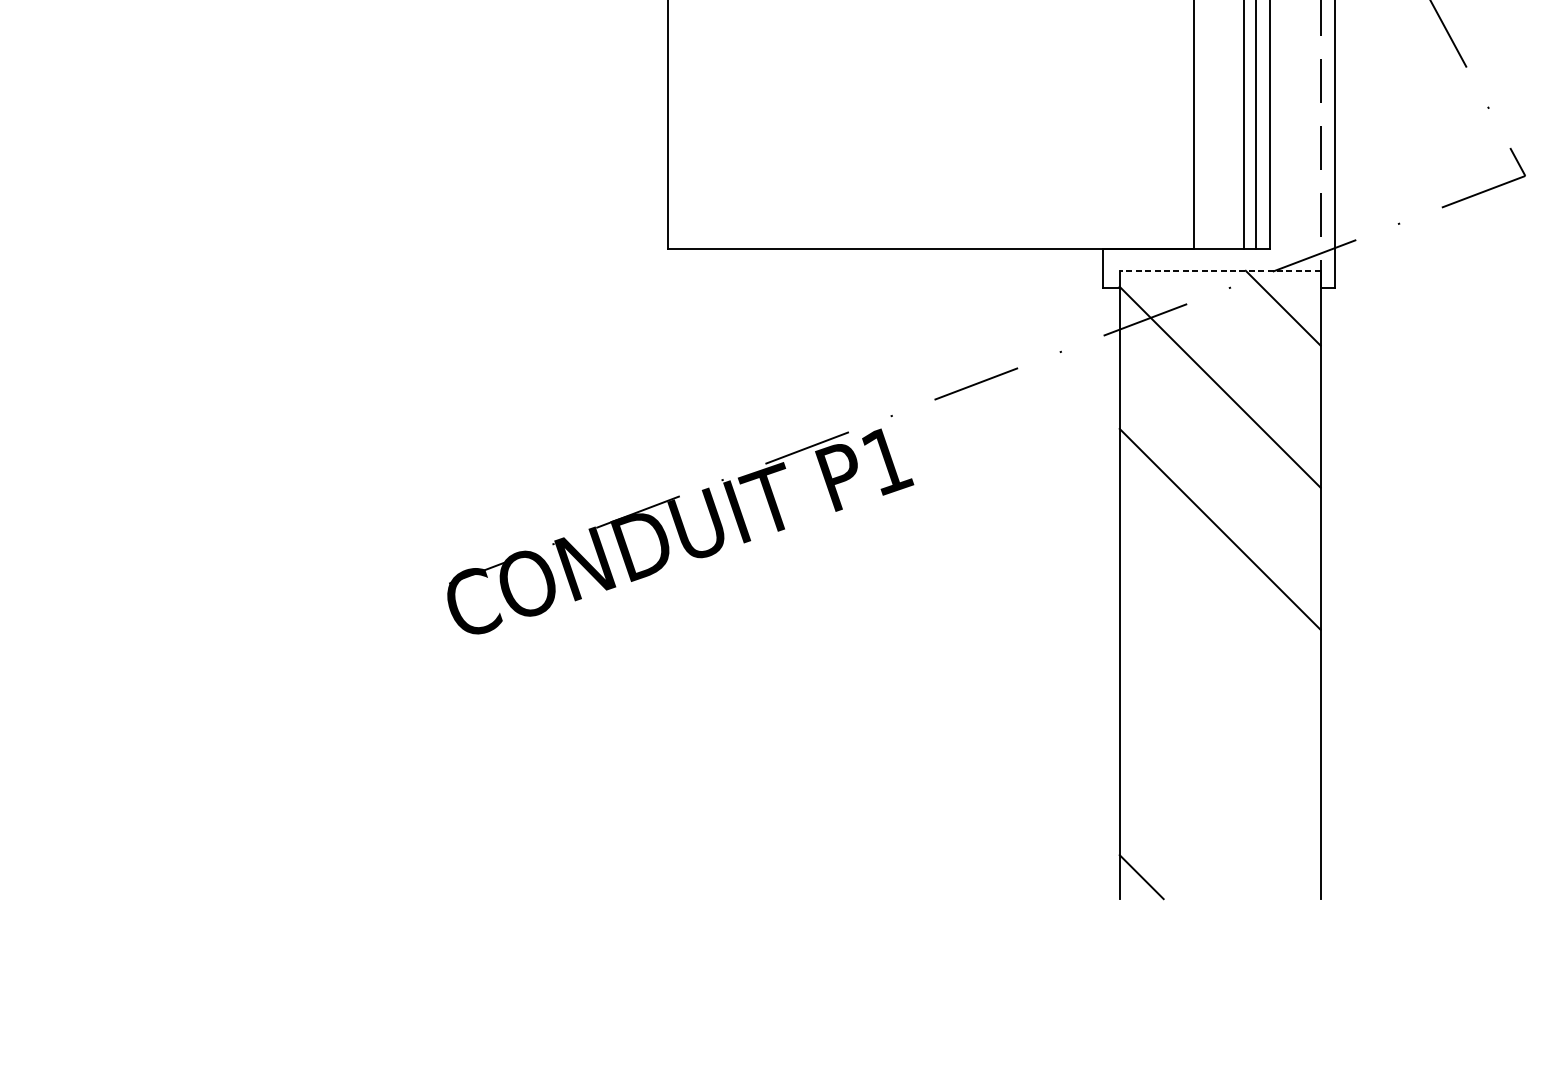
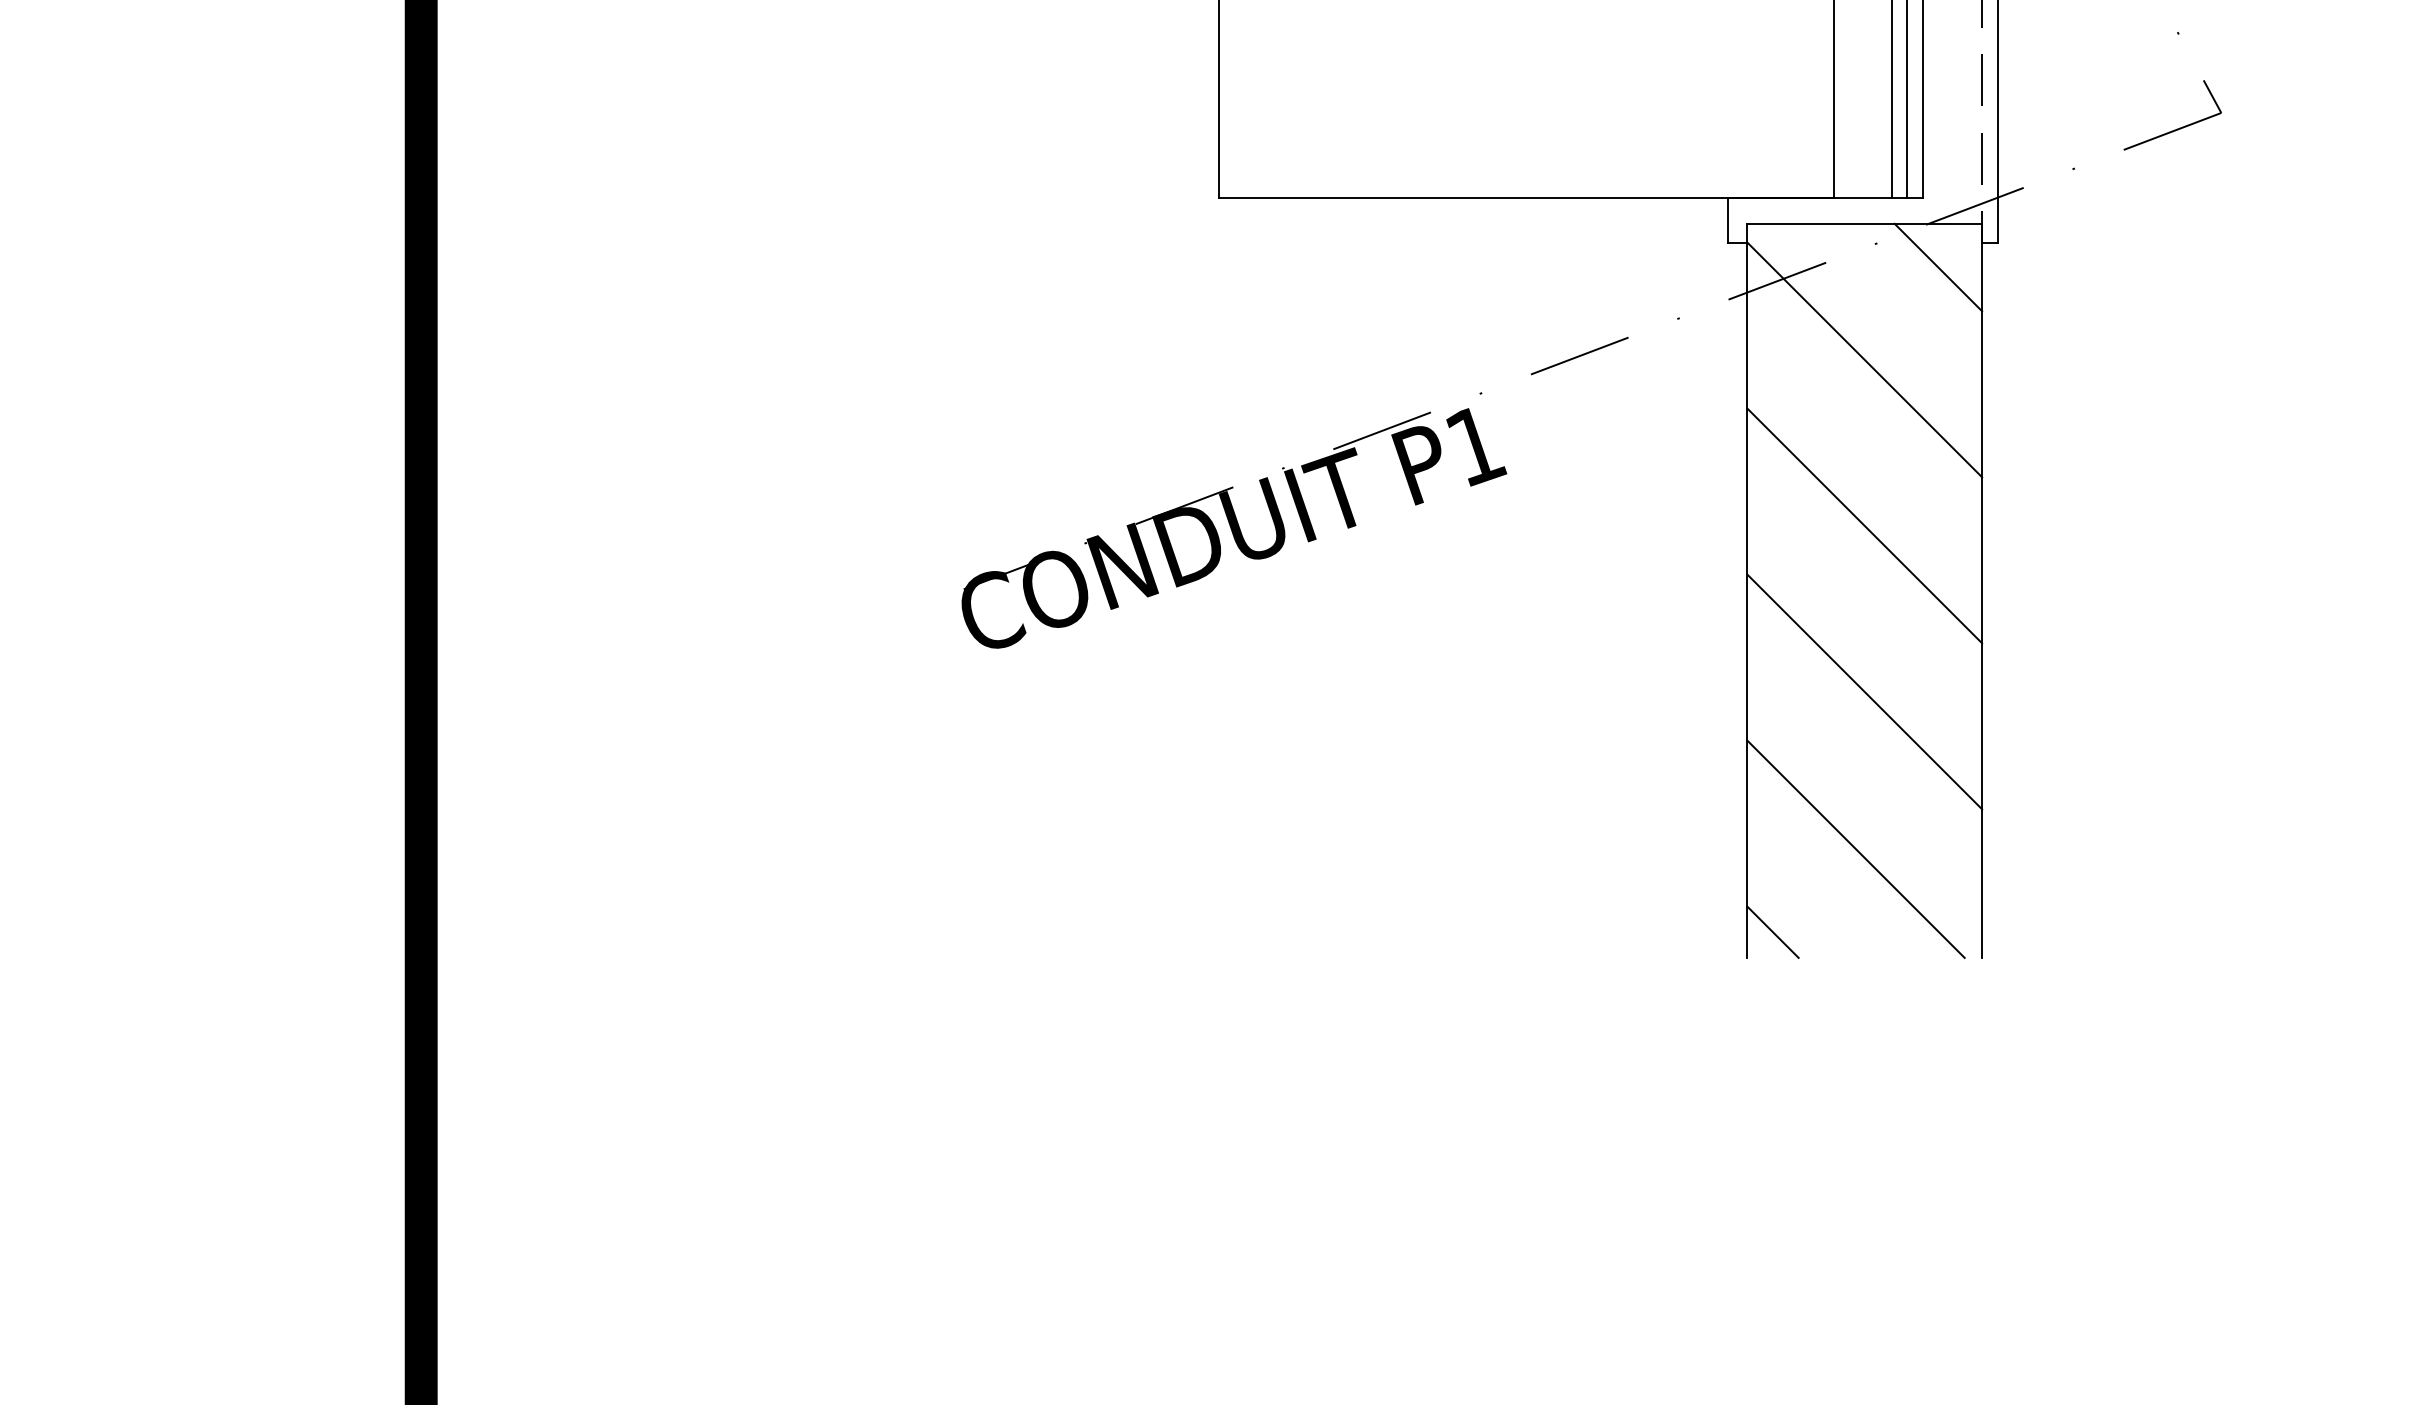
line: (1219, 270) -> (1864, 223), dashed -> solid
line: (1219, 671) -> (1864, 691), added
line: (1212, 805) -> (1855, 848), added

